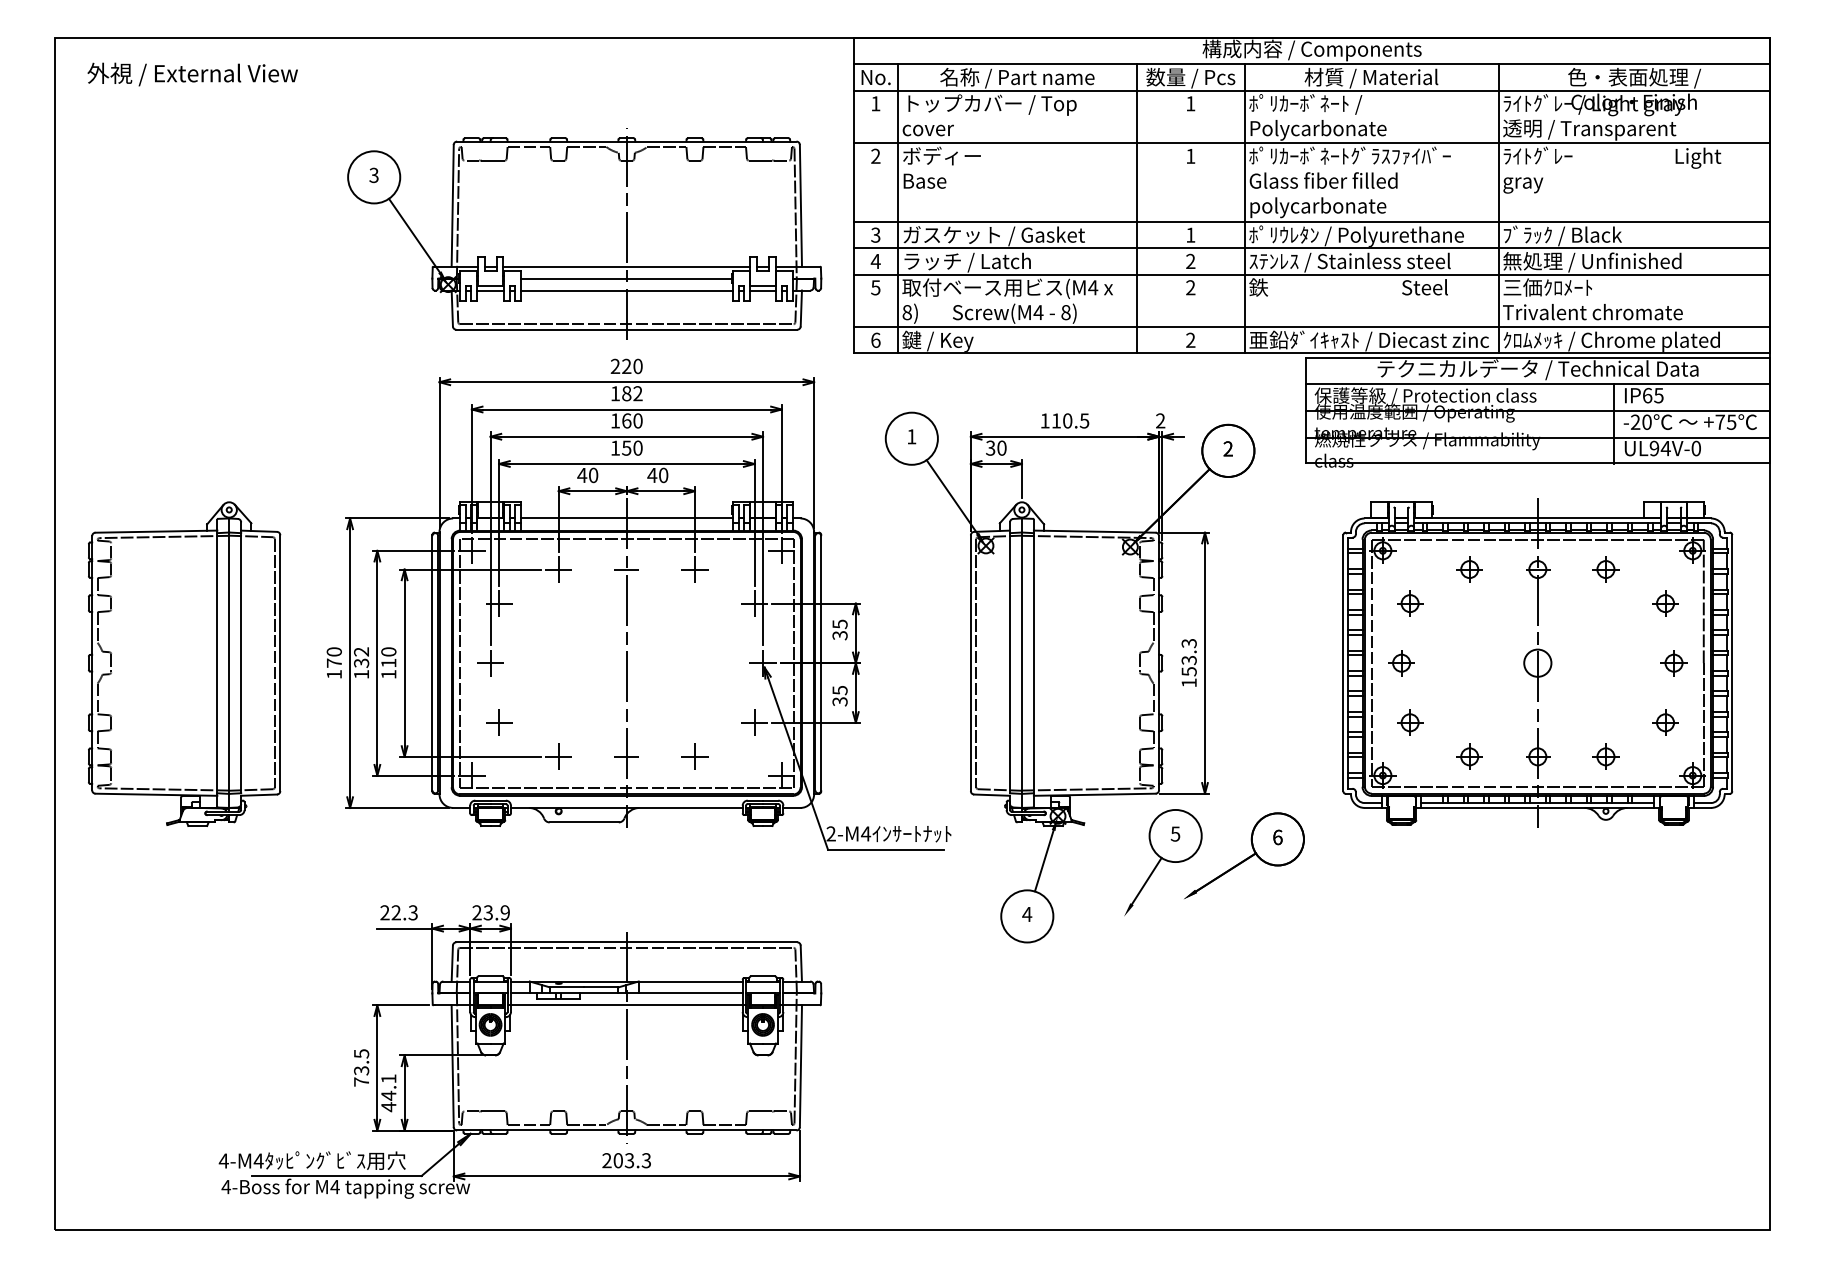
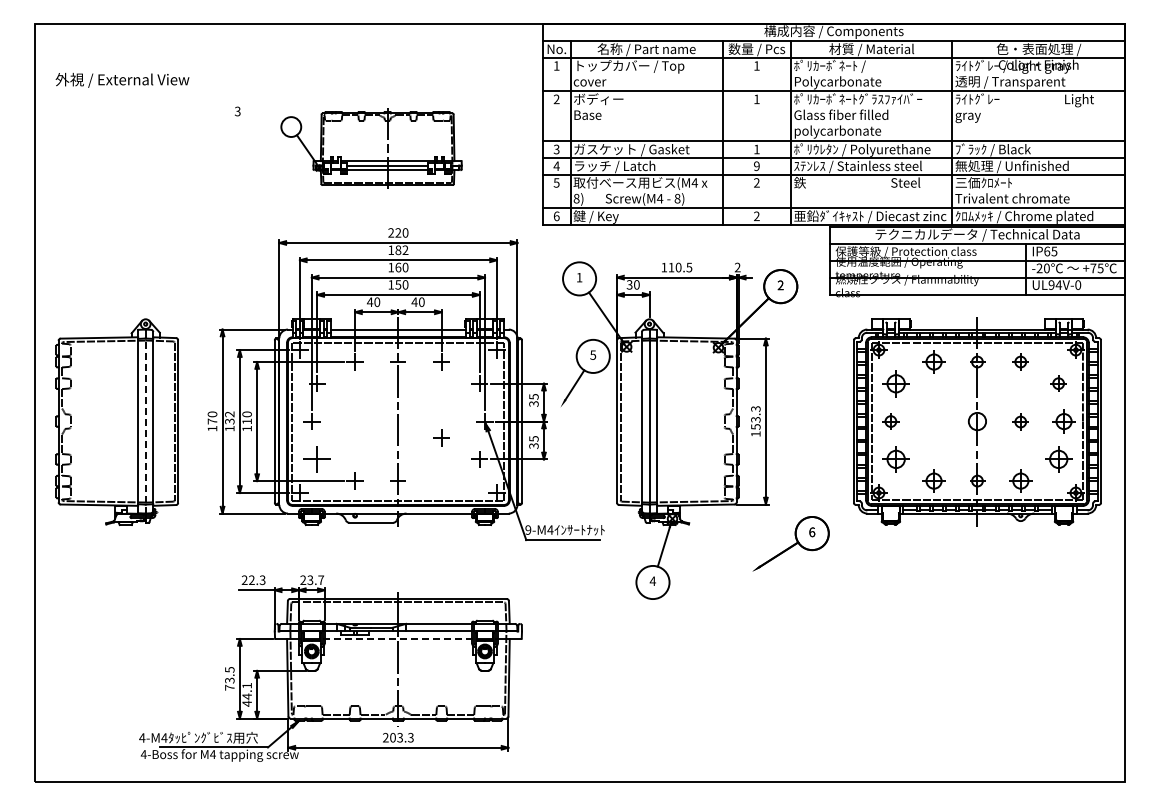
text: (192, 74) -> (122, 80), moved
part: (584, 233) -> (371, 148), size x0.6
text: (1190, 261) -> (756, 166), 2 -> 9
part: (1470, 568) -> (934, 361), size x1.4
part: (1410, 603) -> (896, 383), size x1.6
line: (228, 663) -> (145, 421), solid -> dashed
part: (1605, 663) -> (1020, 421), added
part: (1673, 663) -> (1063, 421), size x1.4
part: (499, 722) -> (317, 459), size x1.6
part: (1410, 722) -> (896, 459), size x1.6
part: (1665, 722) -> (1058, 459), size x1.6
part: (694, 755) -> (441, 437), moved
part: (1470, 755) -> (934, 480), size x1.4
part: (1605, 755) -> (1020, 480), size x1.4
text: (831, 833) -> (528, 529), 2-M4 -> 9-M4
part: (1163, 861) -> (585, 372), moved
text: (505, 913) -> (321, 580), 23.9 -> 23.7
line: (626, 1006) -> (398, 639), solid -> dashed

